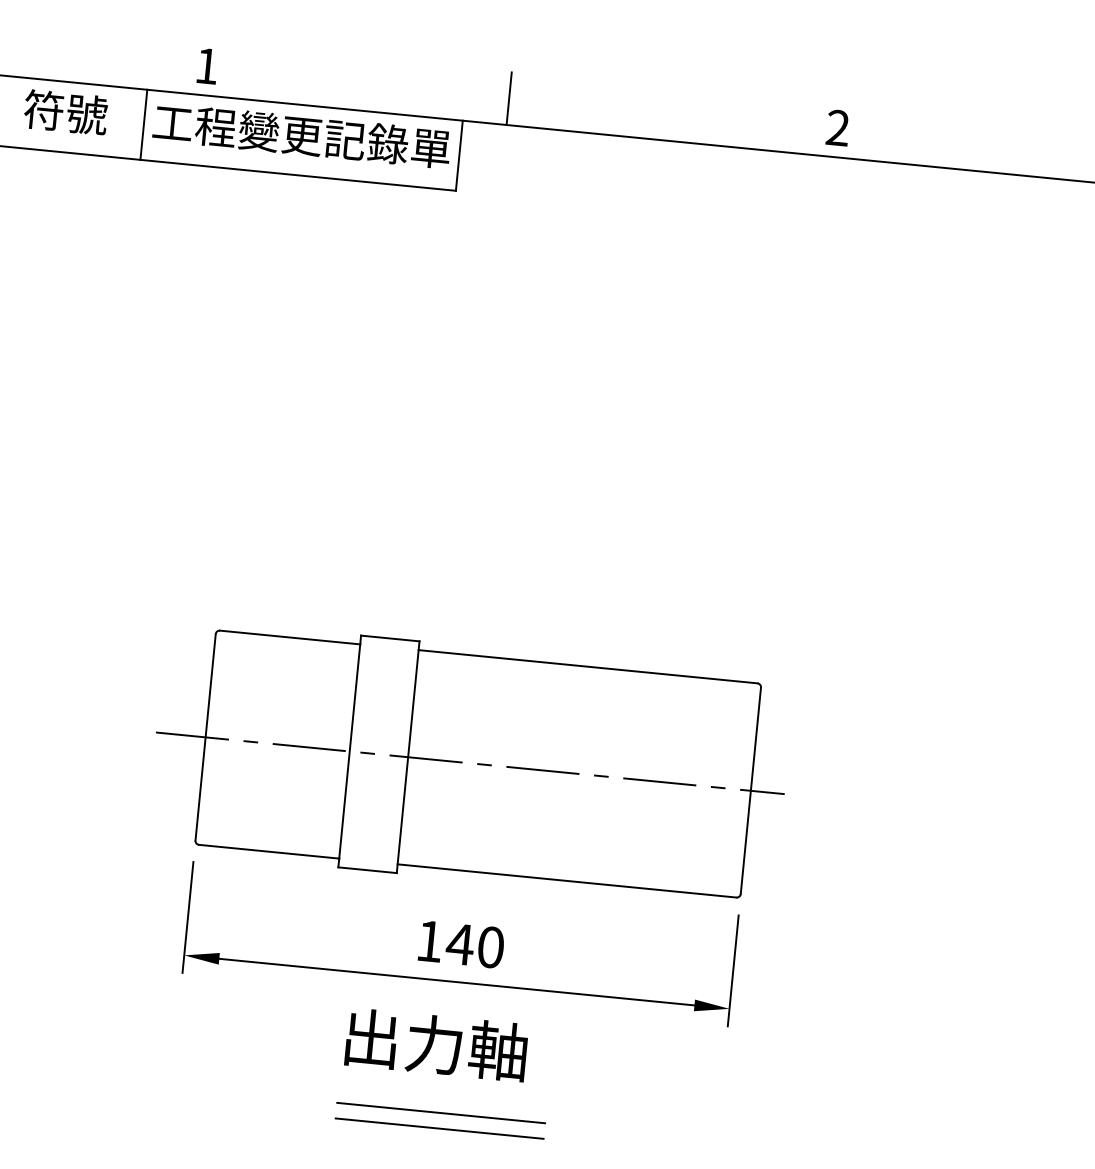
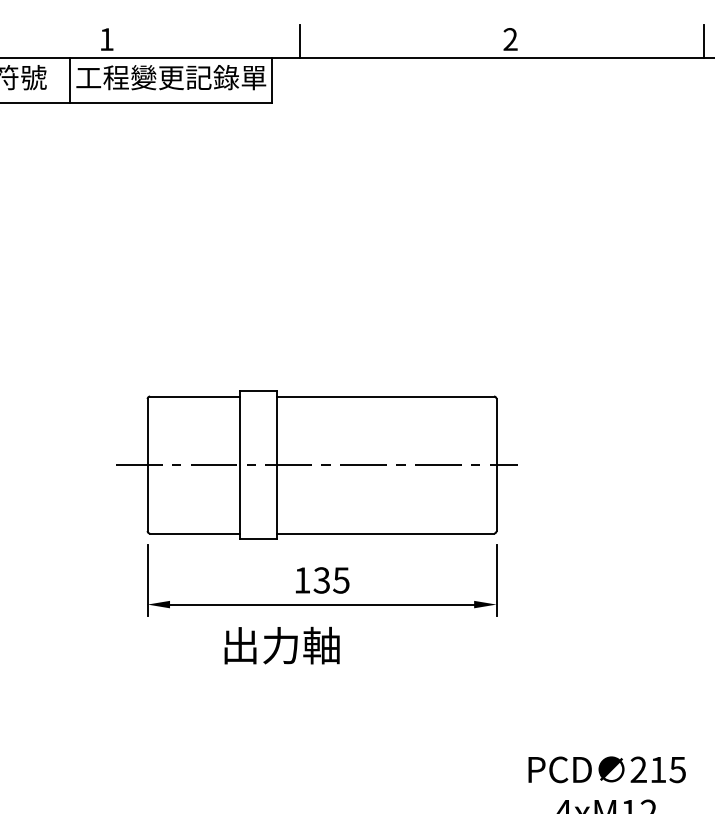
text: (475, 945) -> (331, 580), 140 -> 135
text: (435, 1044) -> (281, 645), moved
line: (439, 1112) -> (319, 688), removed
line: (438, 1128) -> (319, 698), removed

